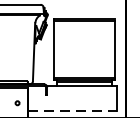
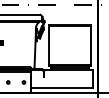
line: (72, 111) -> (61, 88), dashed -> solid

